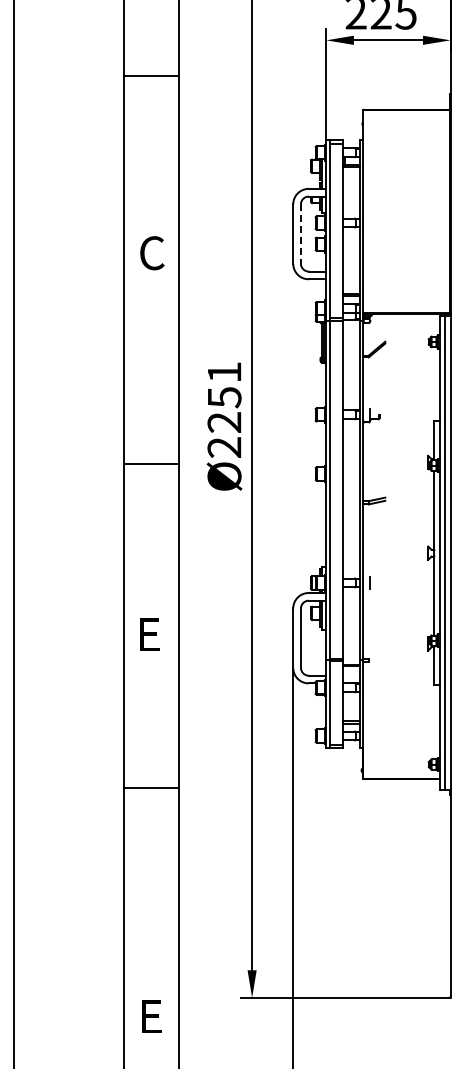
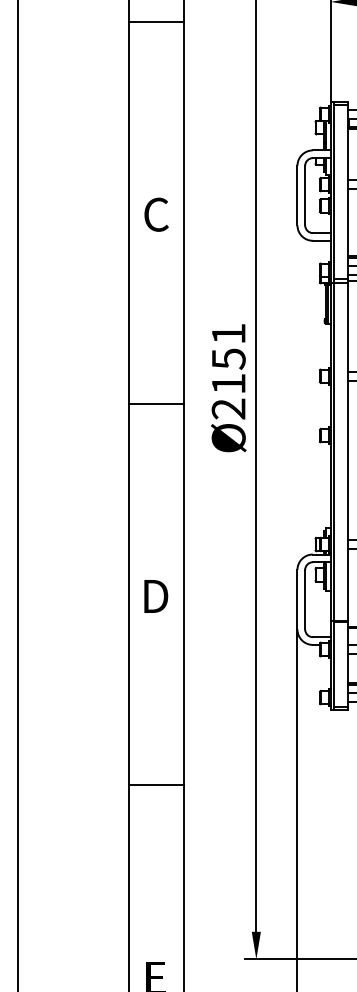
line: (151, 75) -> (155, 22), moved
line: (300, 234) -> (304, 196), dashed -> solid
text: (224, 422) -> (228, 384), Ø2251 -> Ø2151
line: (151, 464) -> (155, 404), moved
text: (151, 634) -> (155, 596), E -> D
line: (151, 787) -> (155, 785), moved

